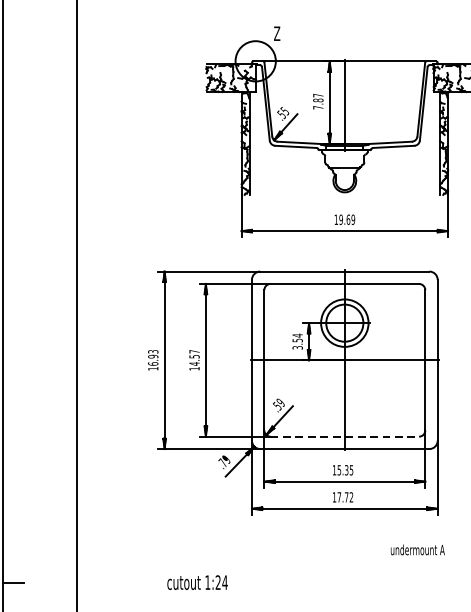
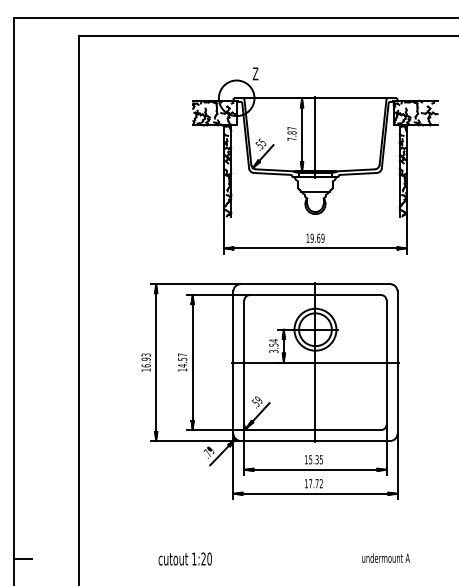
line: (344, 437) -> (315, 430), dashed -> solid
text: (417, 549) -> (385, 557), moved
text: (224, 581) -> (209, 558), 1:24 -> 1:20

